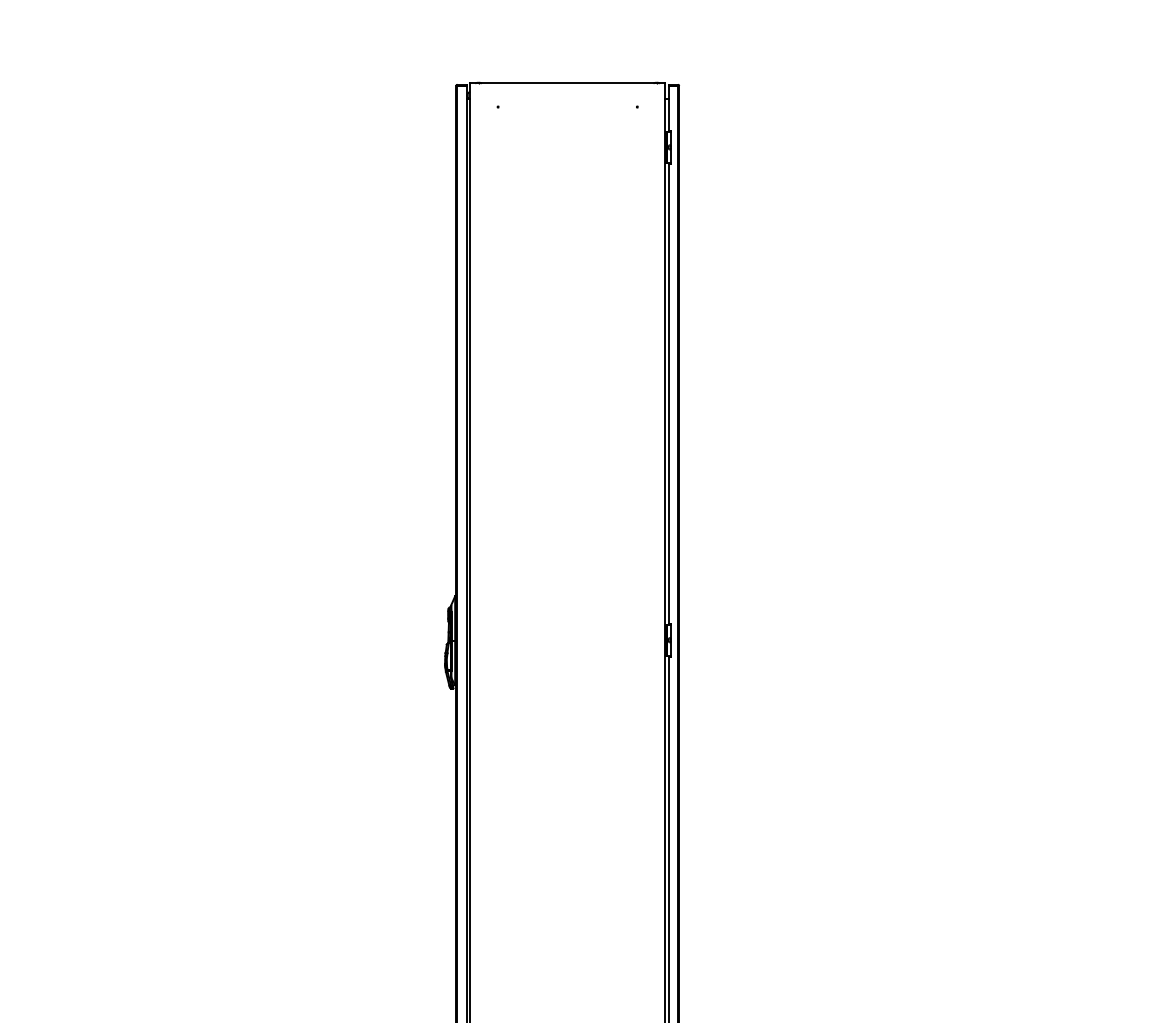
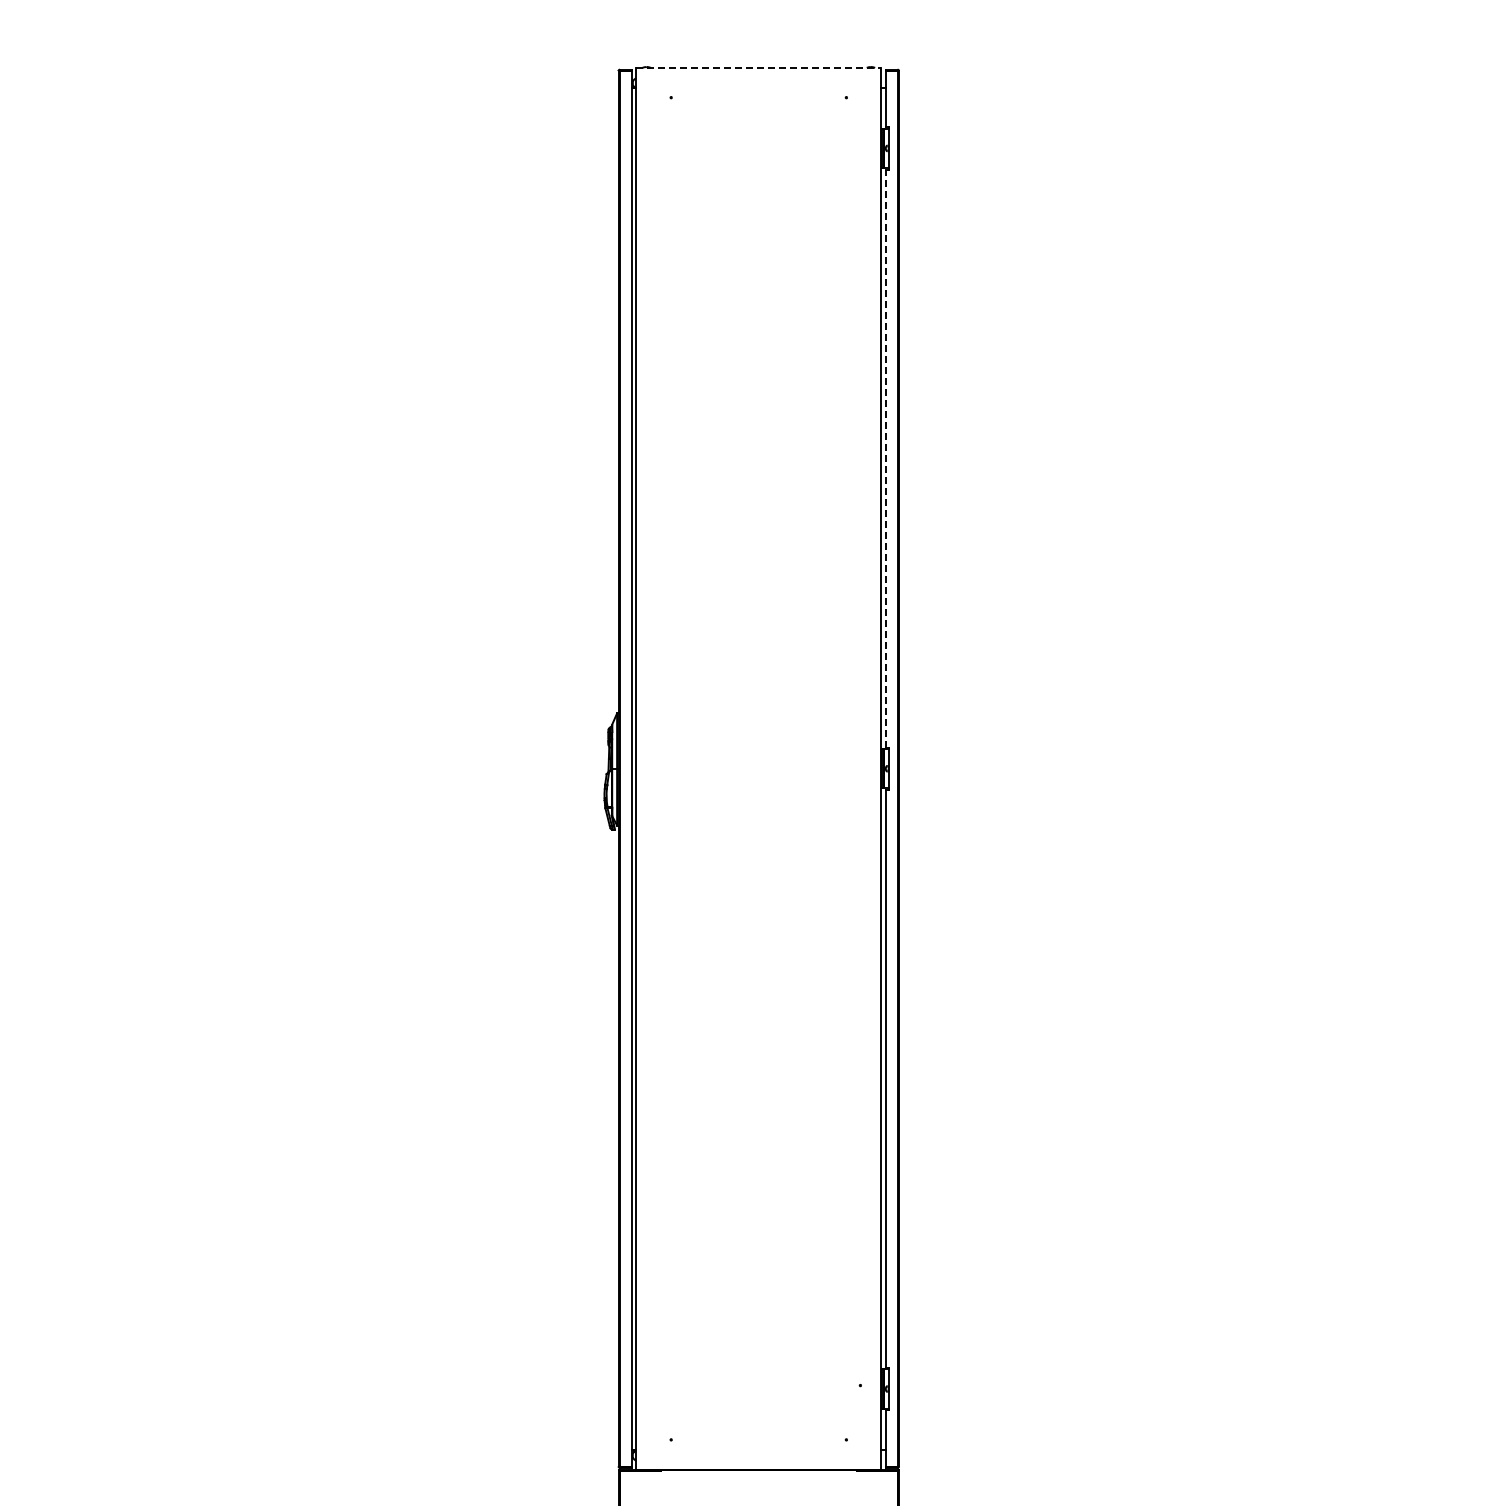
line: (567, 83) -> (758, 67), solid -> dashed
line: (668, 393) -> (885, 458), solid -> dashed

